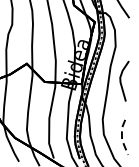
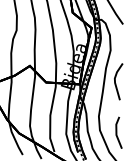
line: (122, 138) -> (116, 133), dashed -> solid

